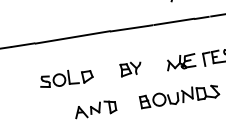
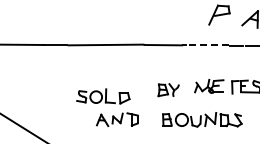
line: (174, 22) -> (208, 45), solid -> dashed
part: (130, 69) -> (168, 90), moved
part: (66, 78) -> (103, 96), moved

